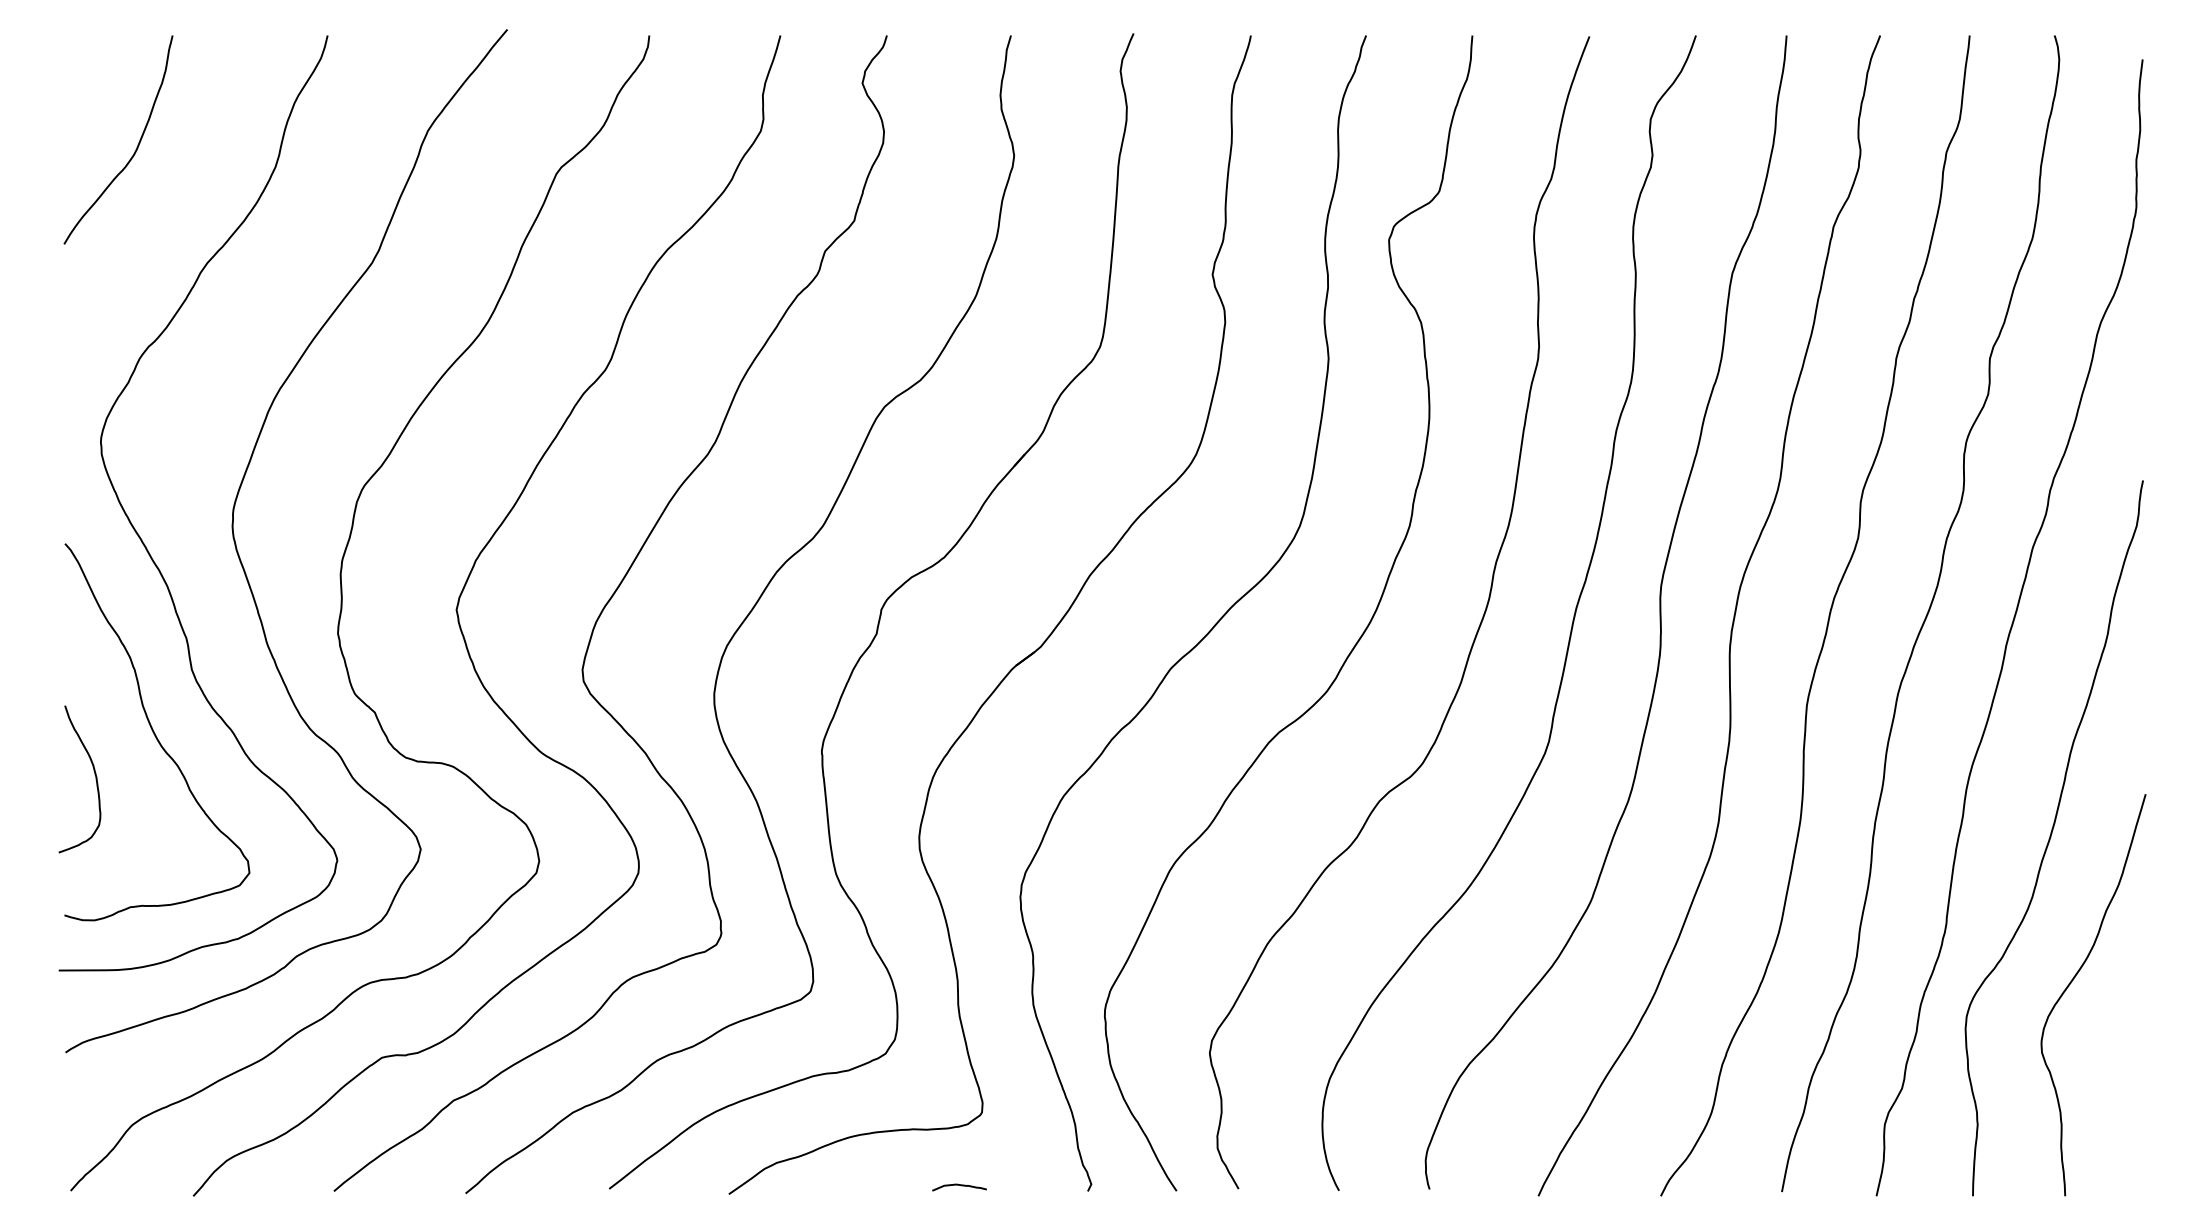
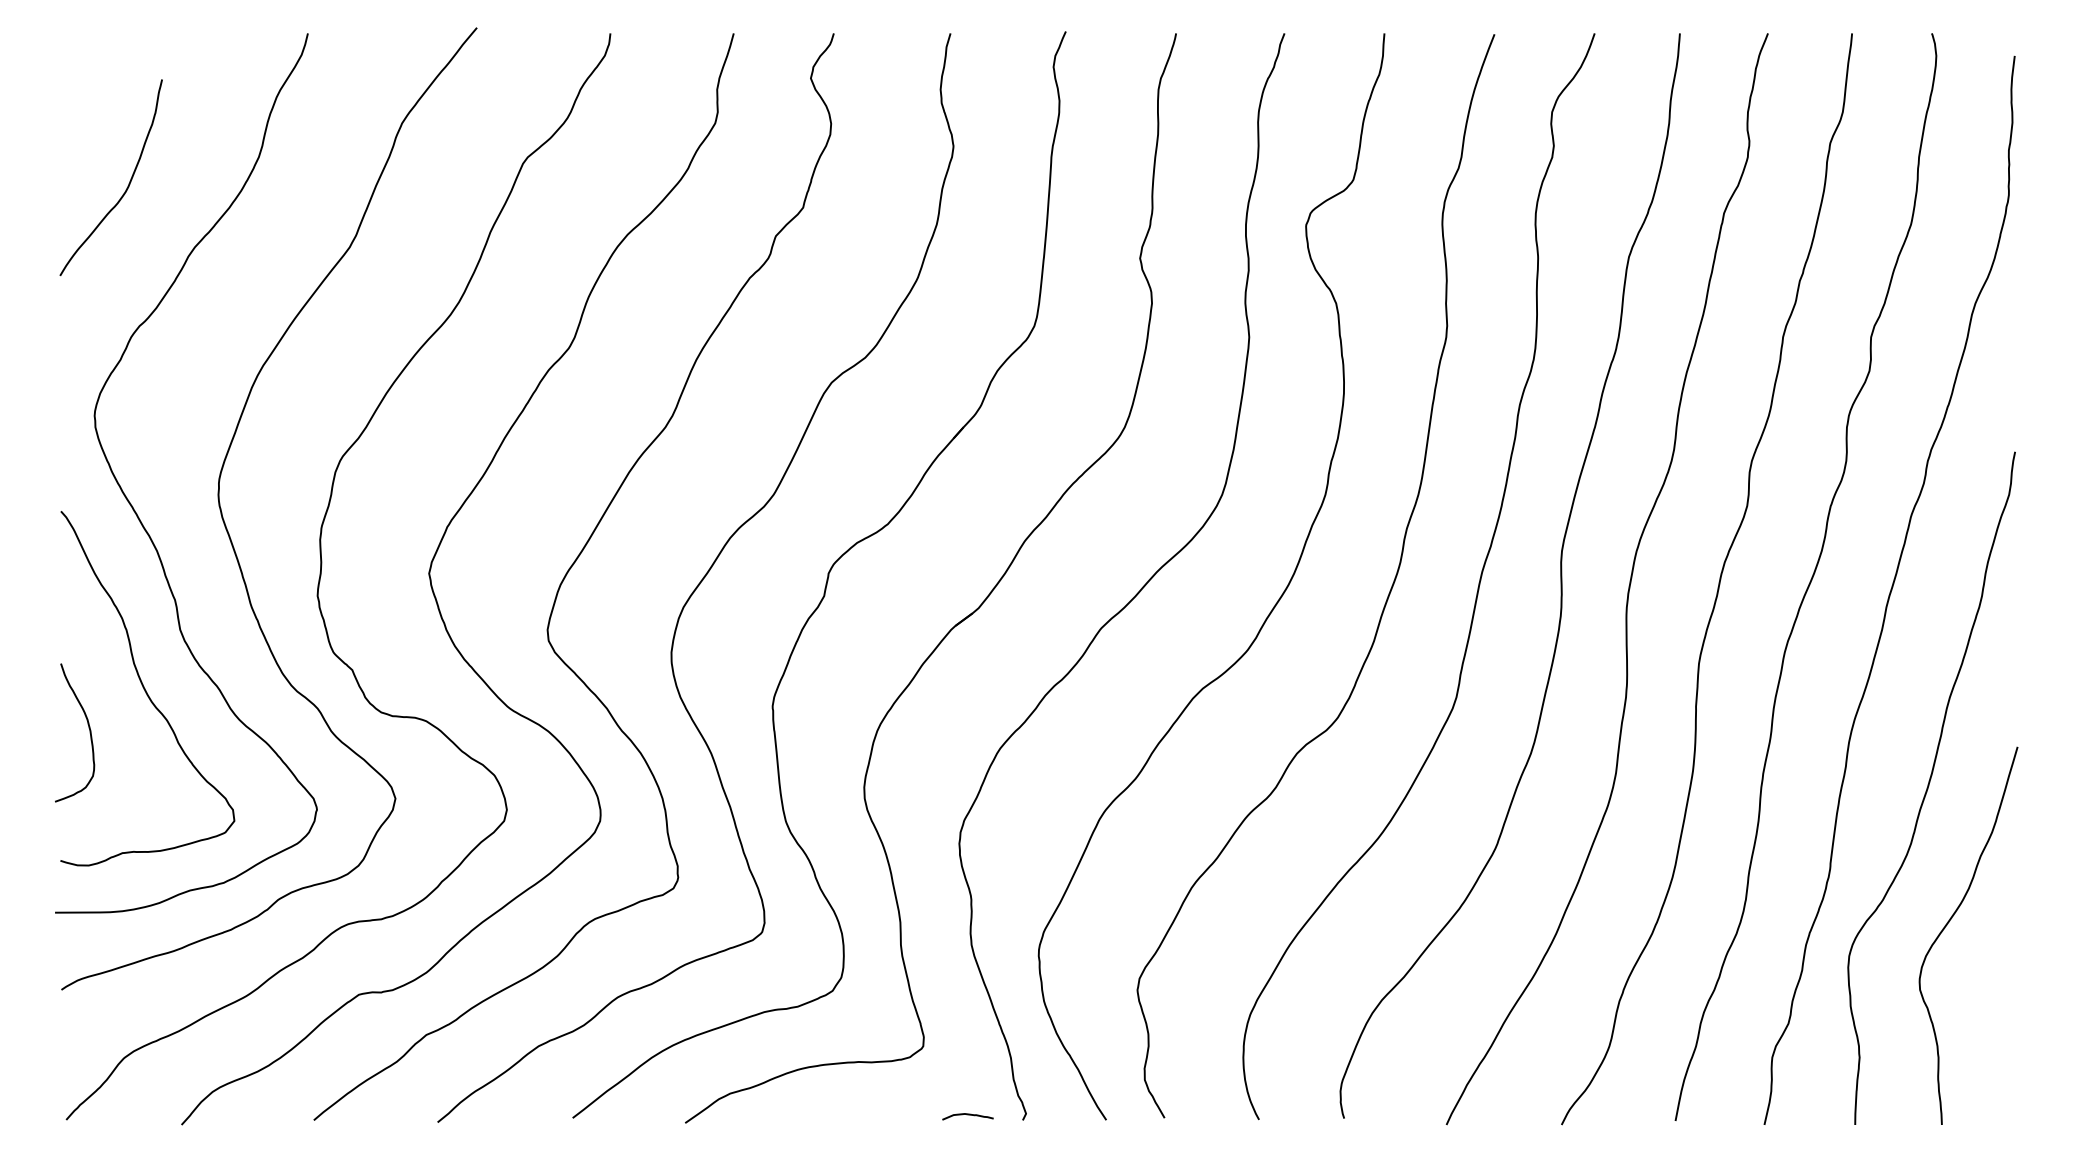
curve: (137, 144) -> (129, 181), moved
curve: (959, 1185) -> (967, 1114), moved

